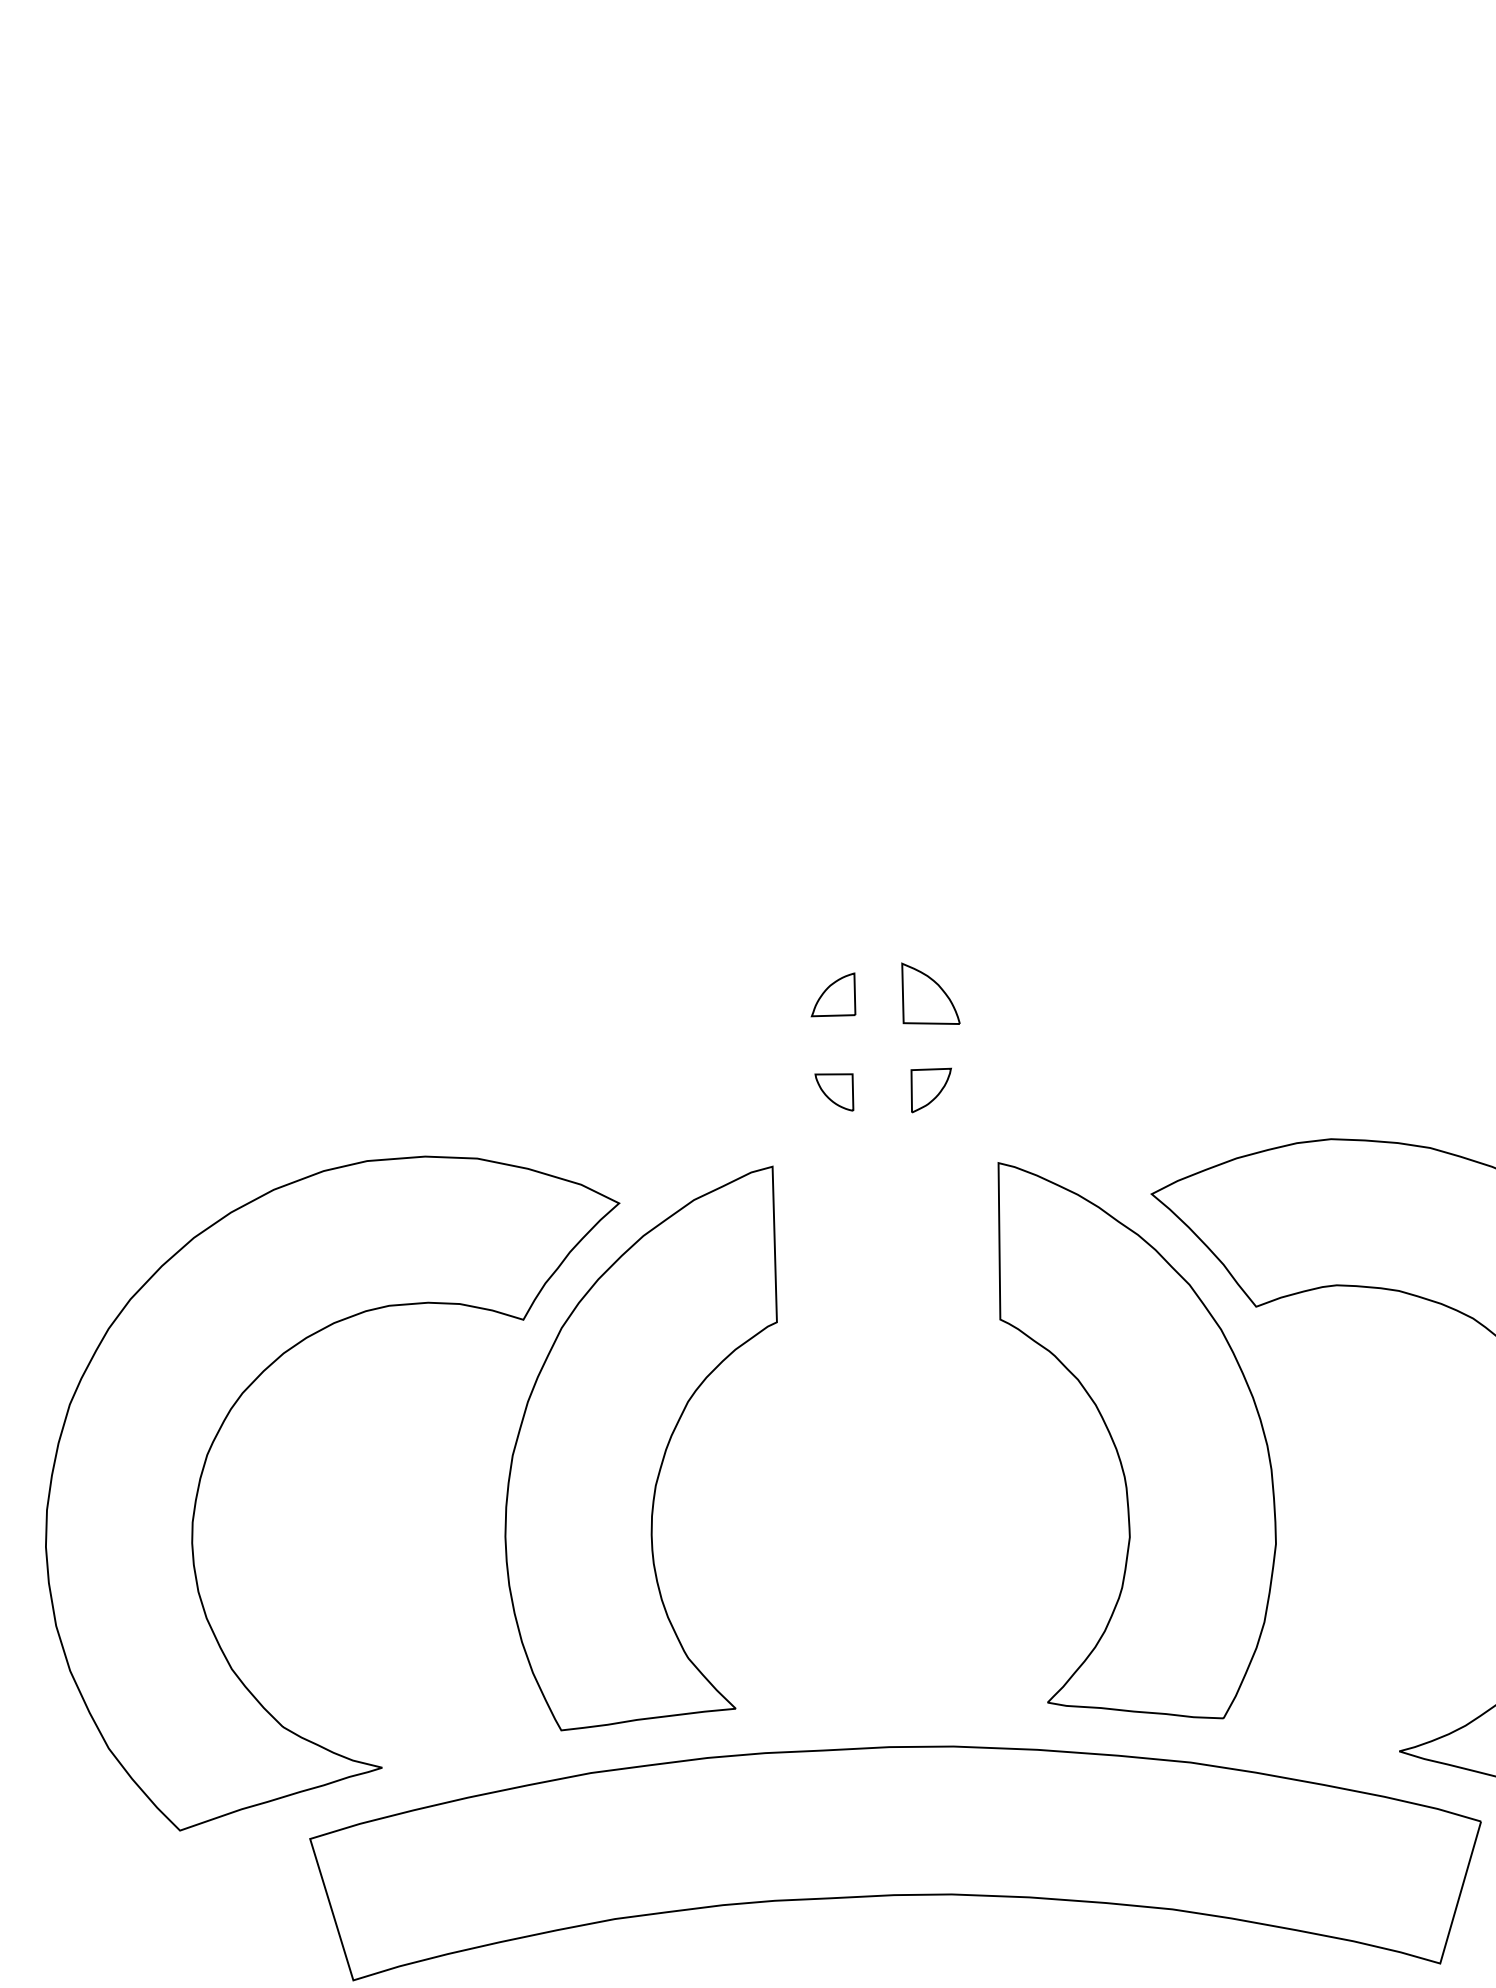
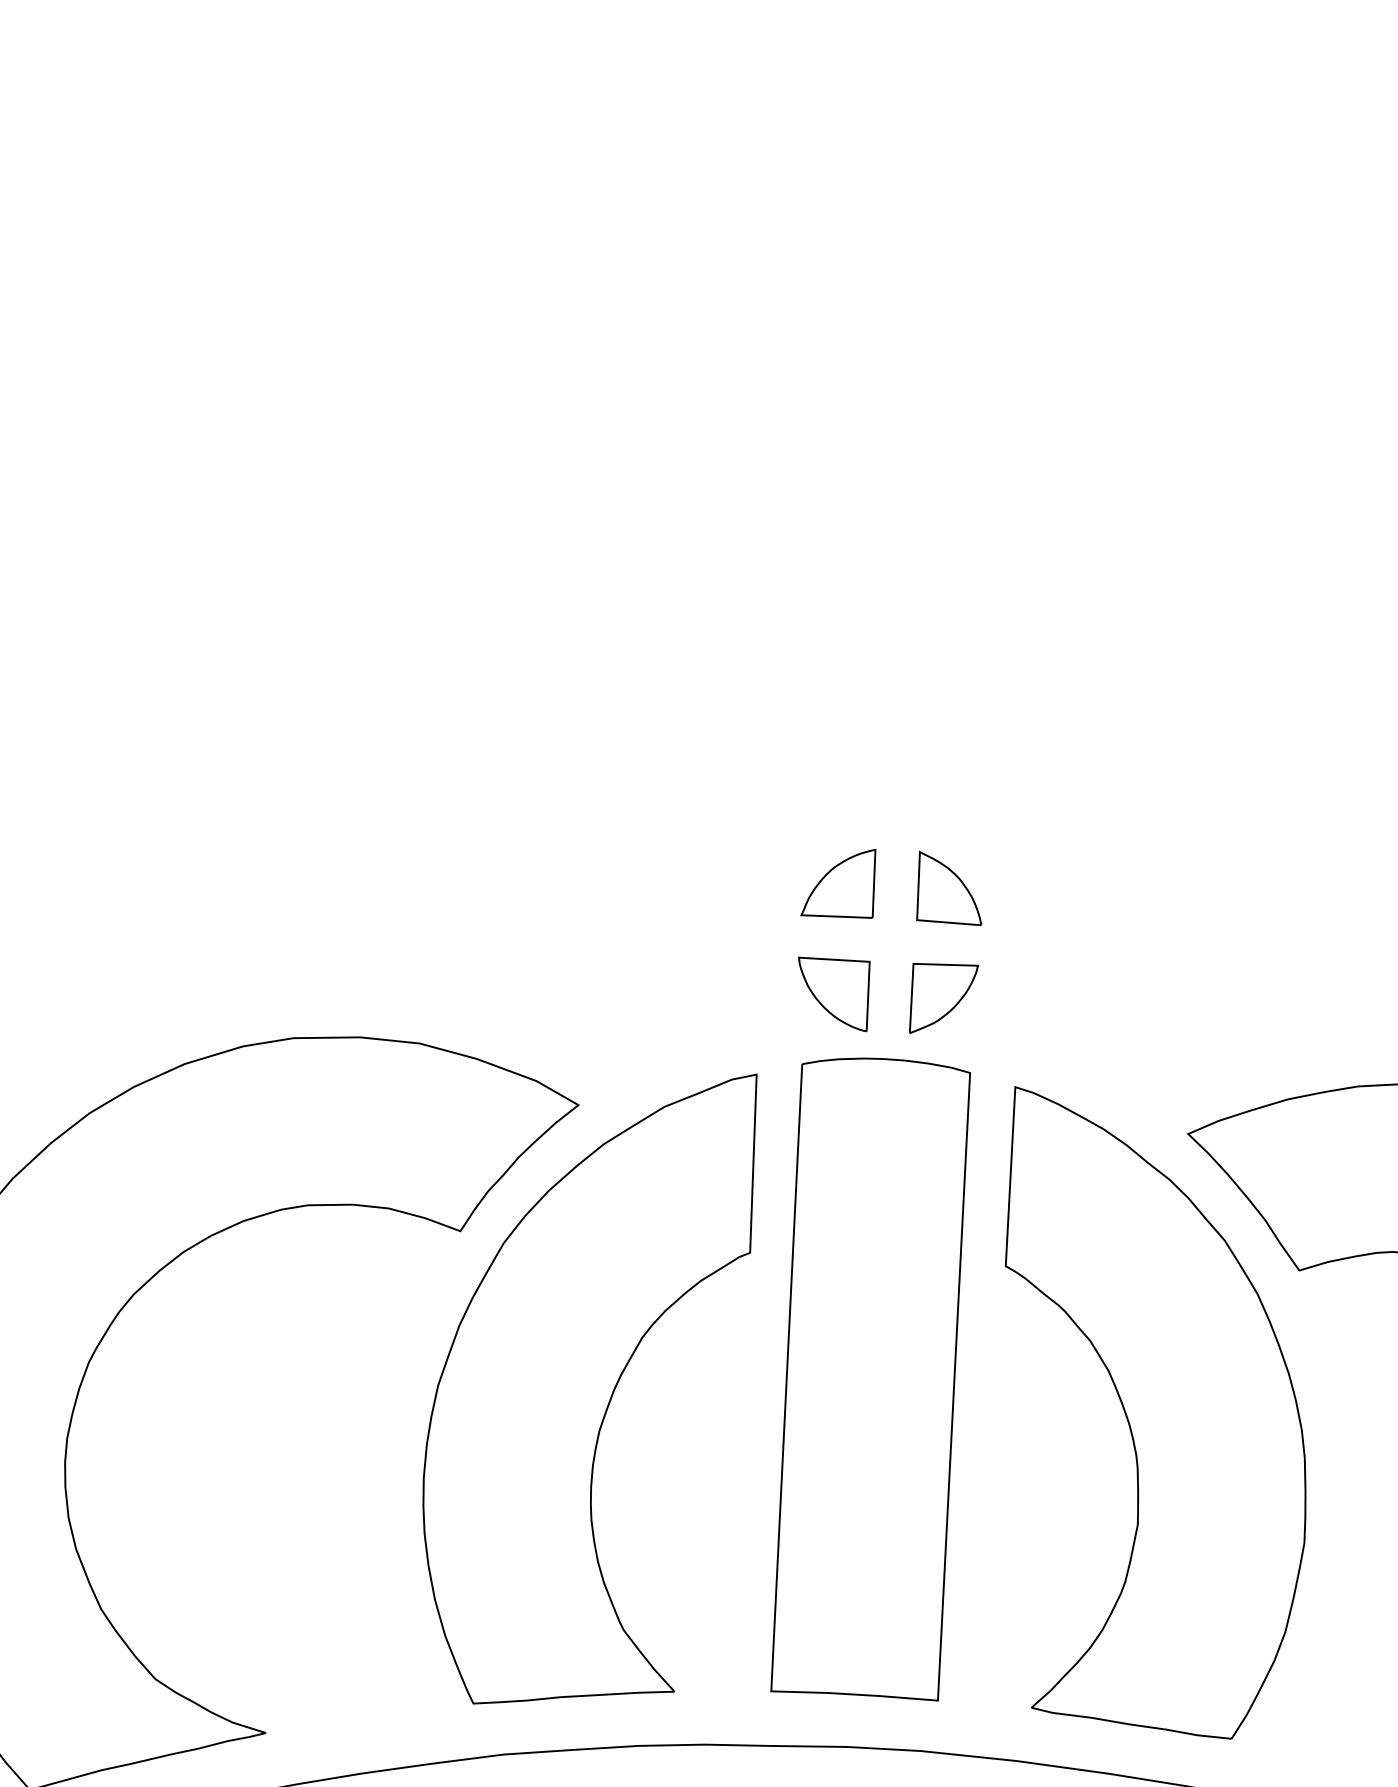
part: (833, 994) -> (839, 882), size x1.43
part: (931, 1090) -> (944, 999), size x1.43
part: (834, 1092) -> (832, 994), size x1.67
part: (888, 1424) -> (870, 1377), added

